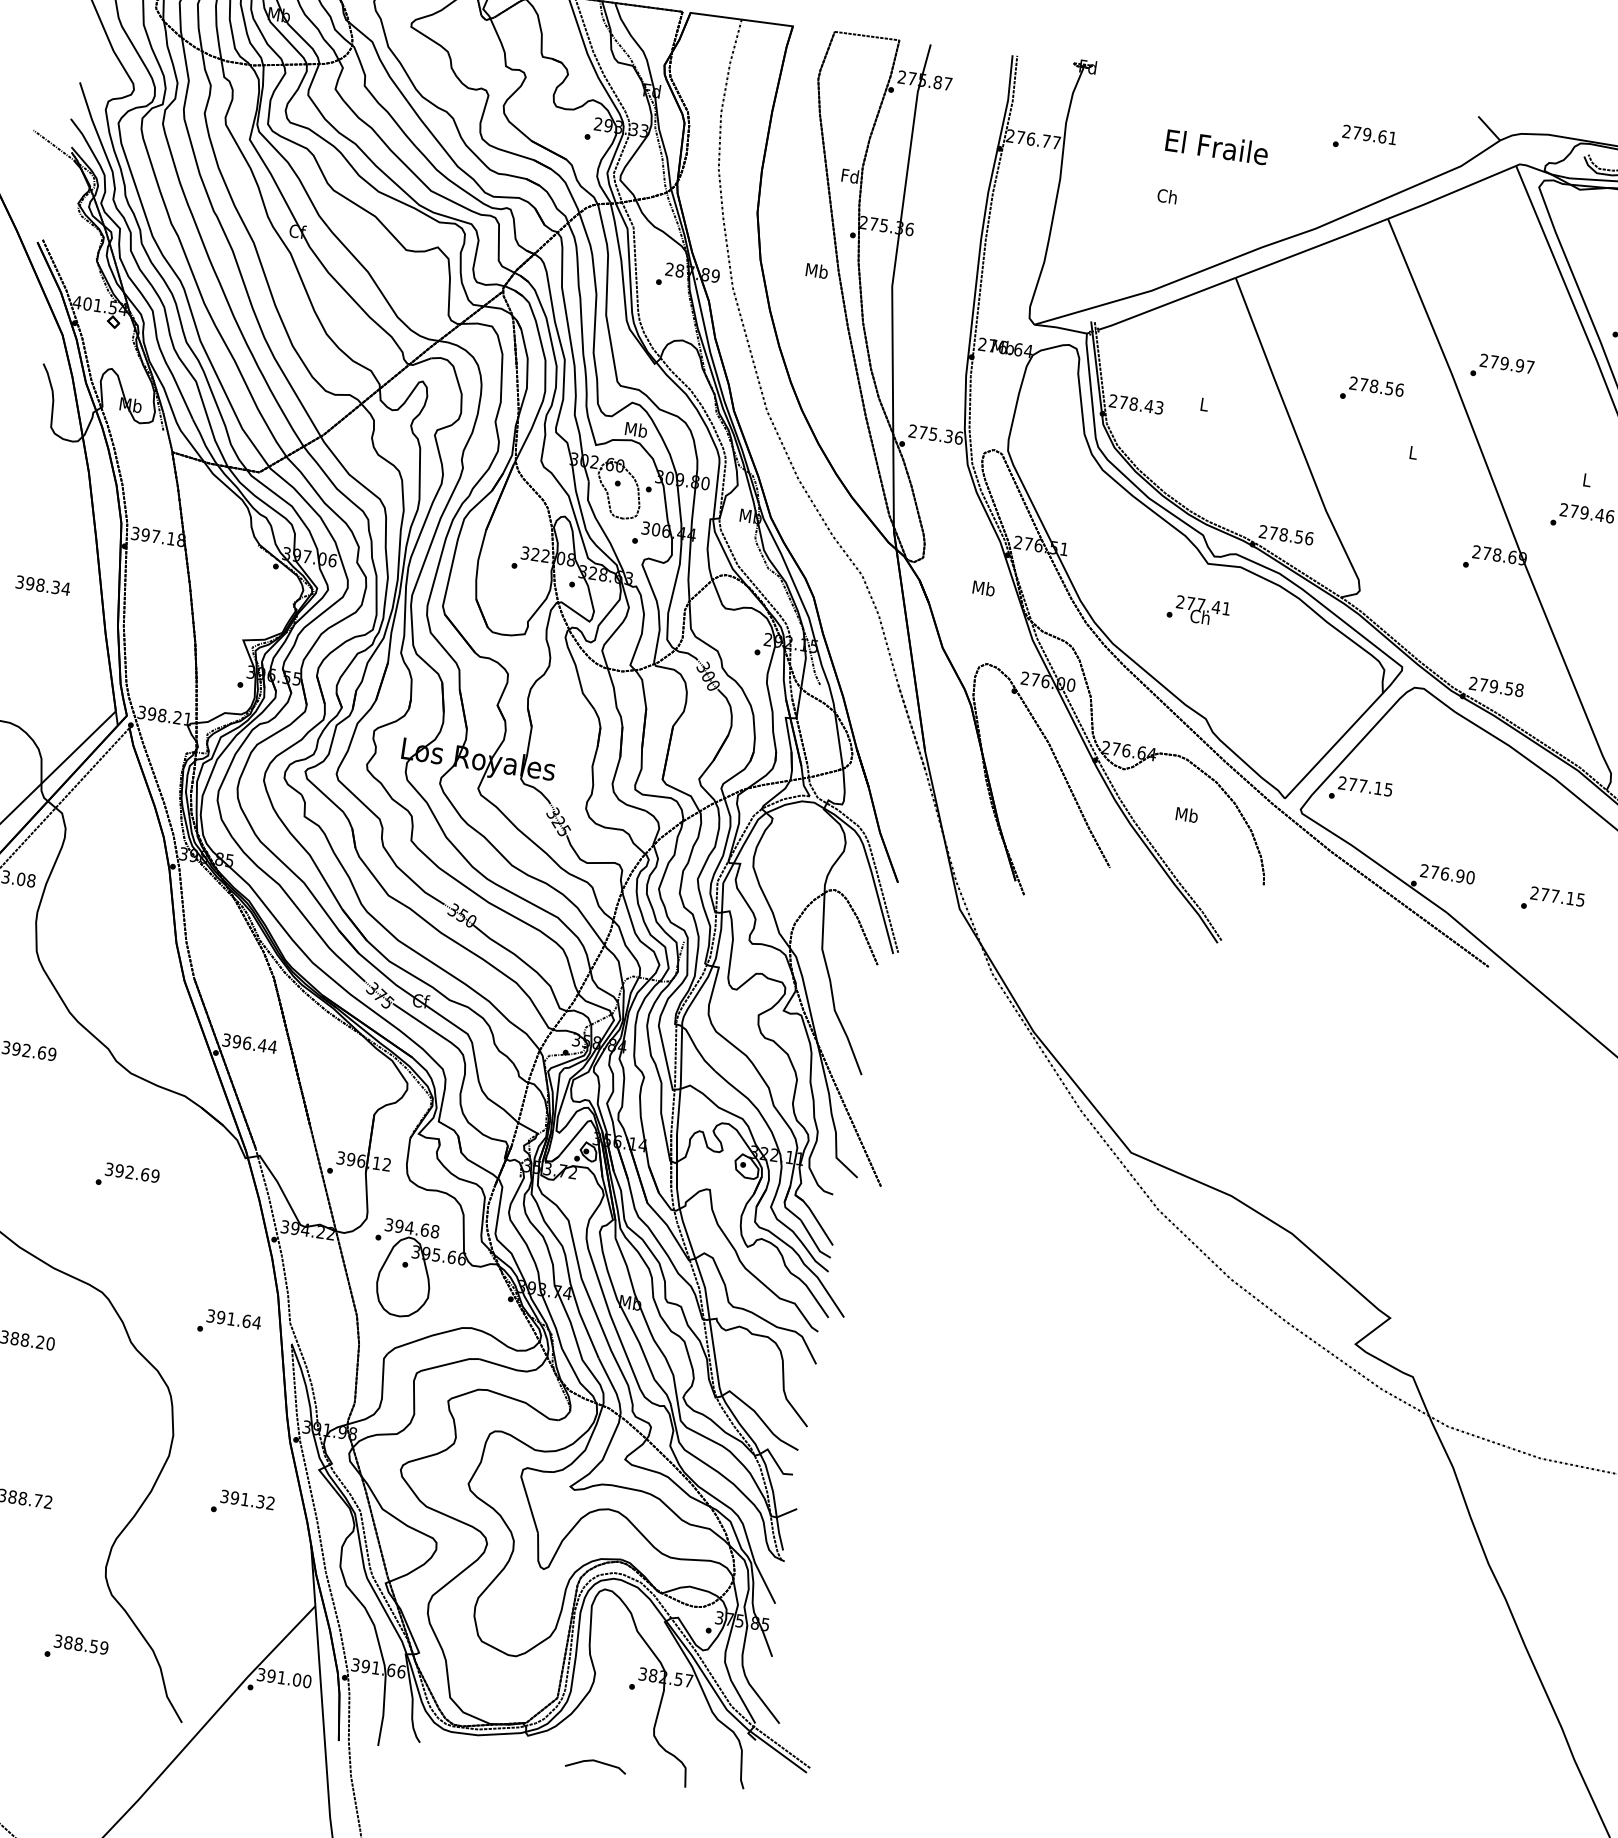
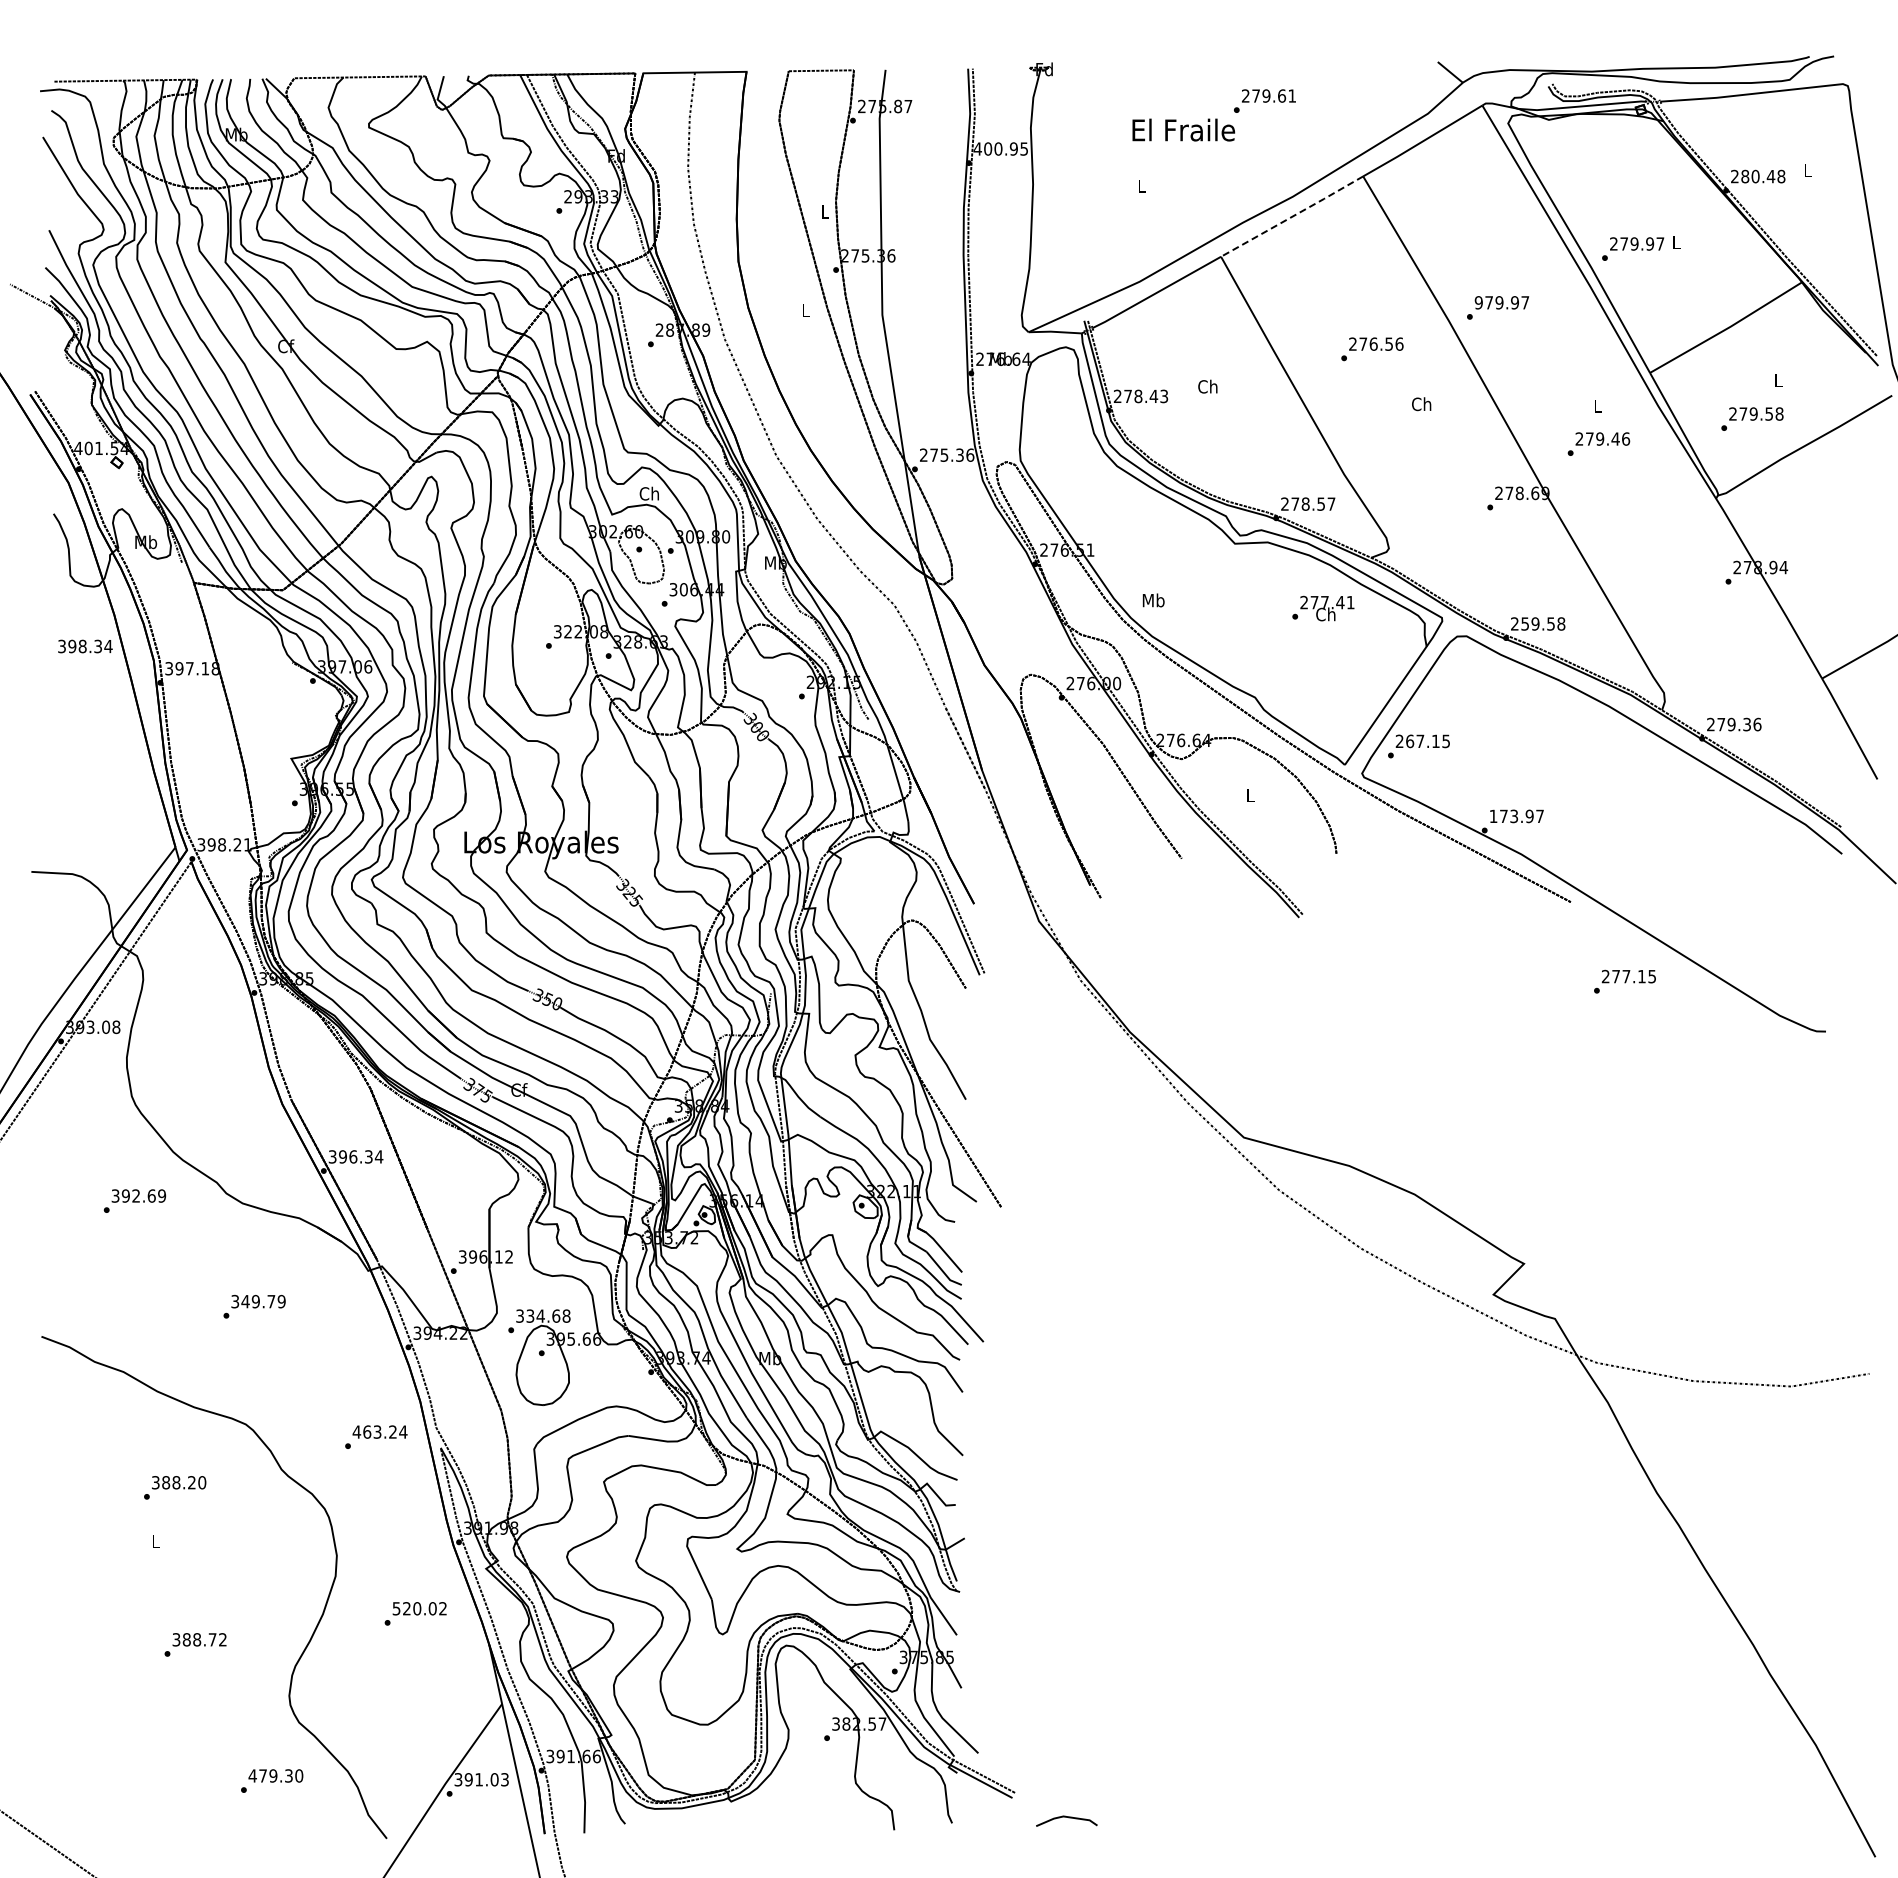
text: (1033, 138) -> (1000, 148), 276.77 -> 400.95
text: (1364, 138) -> (1264, 100), moved
text: (849, 175) -> (824, 211), Fd -> L
text: (1167, 195) -> (1141, 185), Ch -> L
line: (1312, 248) -> (1292, 216), solid -> dashed
text: (816, 271) -> (805, 310), Mb -> L
text: (1483, 360) -> (1478, 302), 279.97 -> 979.97
text: (1374, 385) -> (1373, 343), 278.56 -> 276.56
text: (1203, 404) -> (1207, 386), L -> Ch
text: (635, 429) -> (649, 493), Mb -> Ch
text: (1412, 452) -> (1421, 404), L -> Ch
text: (1309, 537) -> (1331, 503), 278.56 -> 278.57
text: (43, 585) -> (85, 646), moved
text: (983, 588) -> (1153, 600), moved
text: (1198, 610) -> (1323, 608), moved
text: (1483, 684) -> (1524, 623), 279.58 -> 259.58
text: (1353, 784) -> (1410, 741), 277.15 -> 267.15
text: (1187, 815) -> (1250, 795), Mb -> L
text: (1447, 874) -> (1516, 816), 276.90 -> 173.97
text: (1552, 900) -> (1624, 981), moved
text: (262, 1045) -> (368, 1156), 396.44 -> 396.34
text: (132, 1172) -> (258, 1301), 392.69 -> 349.79
text: (399, 1225) -> (530, 1315), 394.68 -> 334.68
text: (228, 1318) -> (374, 1431), 391.64 -> 463.24
text: (242, 1498) -> (414, 1608), 391.32 -> 520.02
text: (80, 1644) -> (275, 1775), 388.59 -> 479.30
text: (306, 1681) -> (504, 1779), 391.00 -> 391.03
line: (598, 1763) -> (1068, 1818), moved

